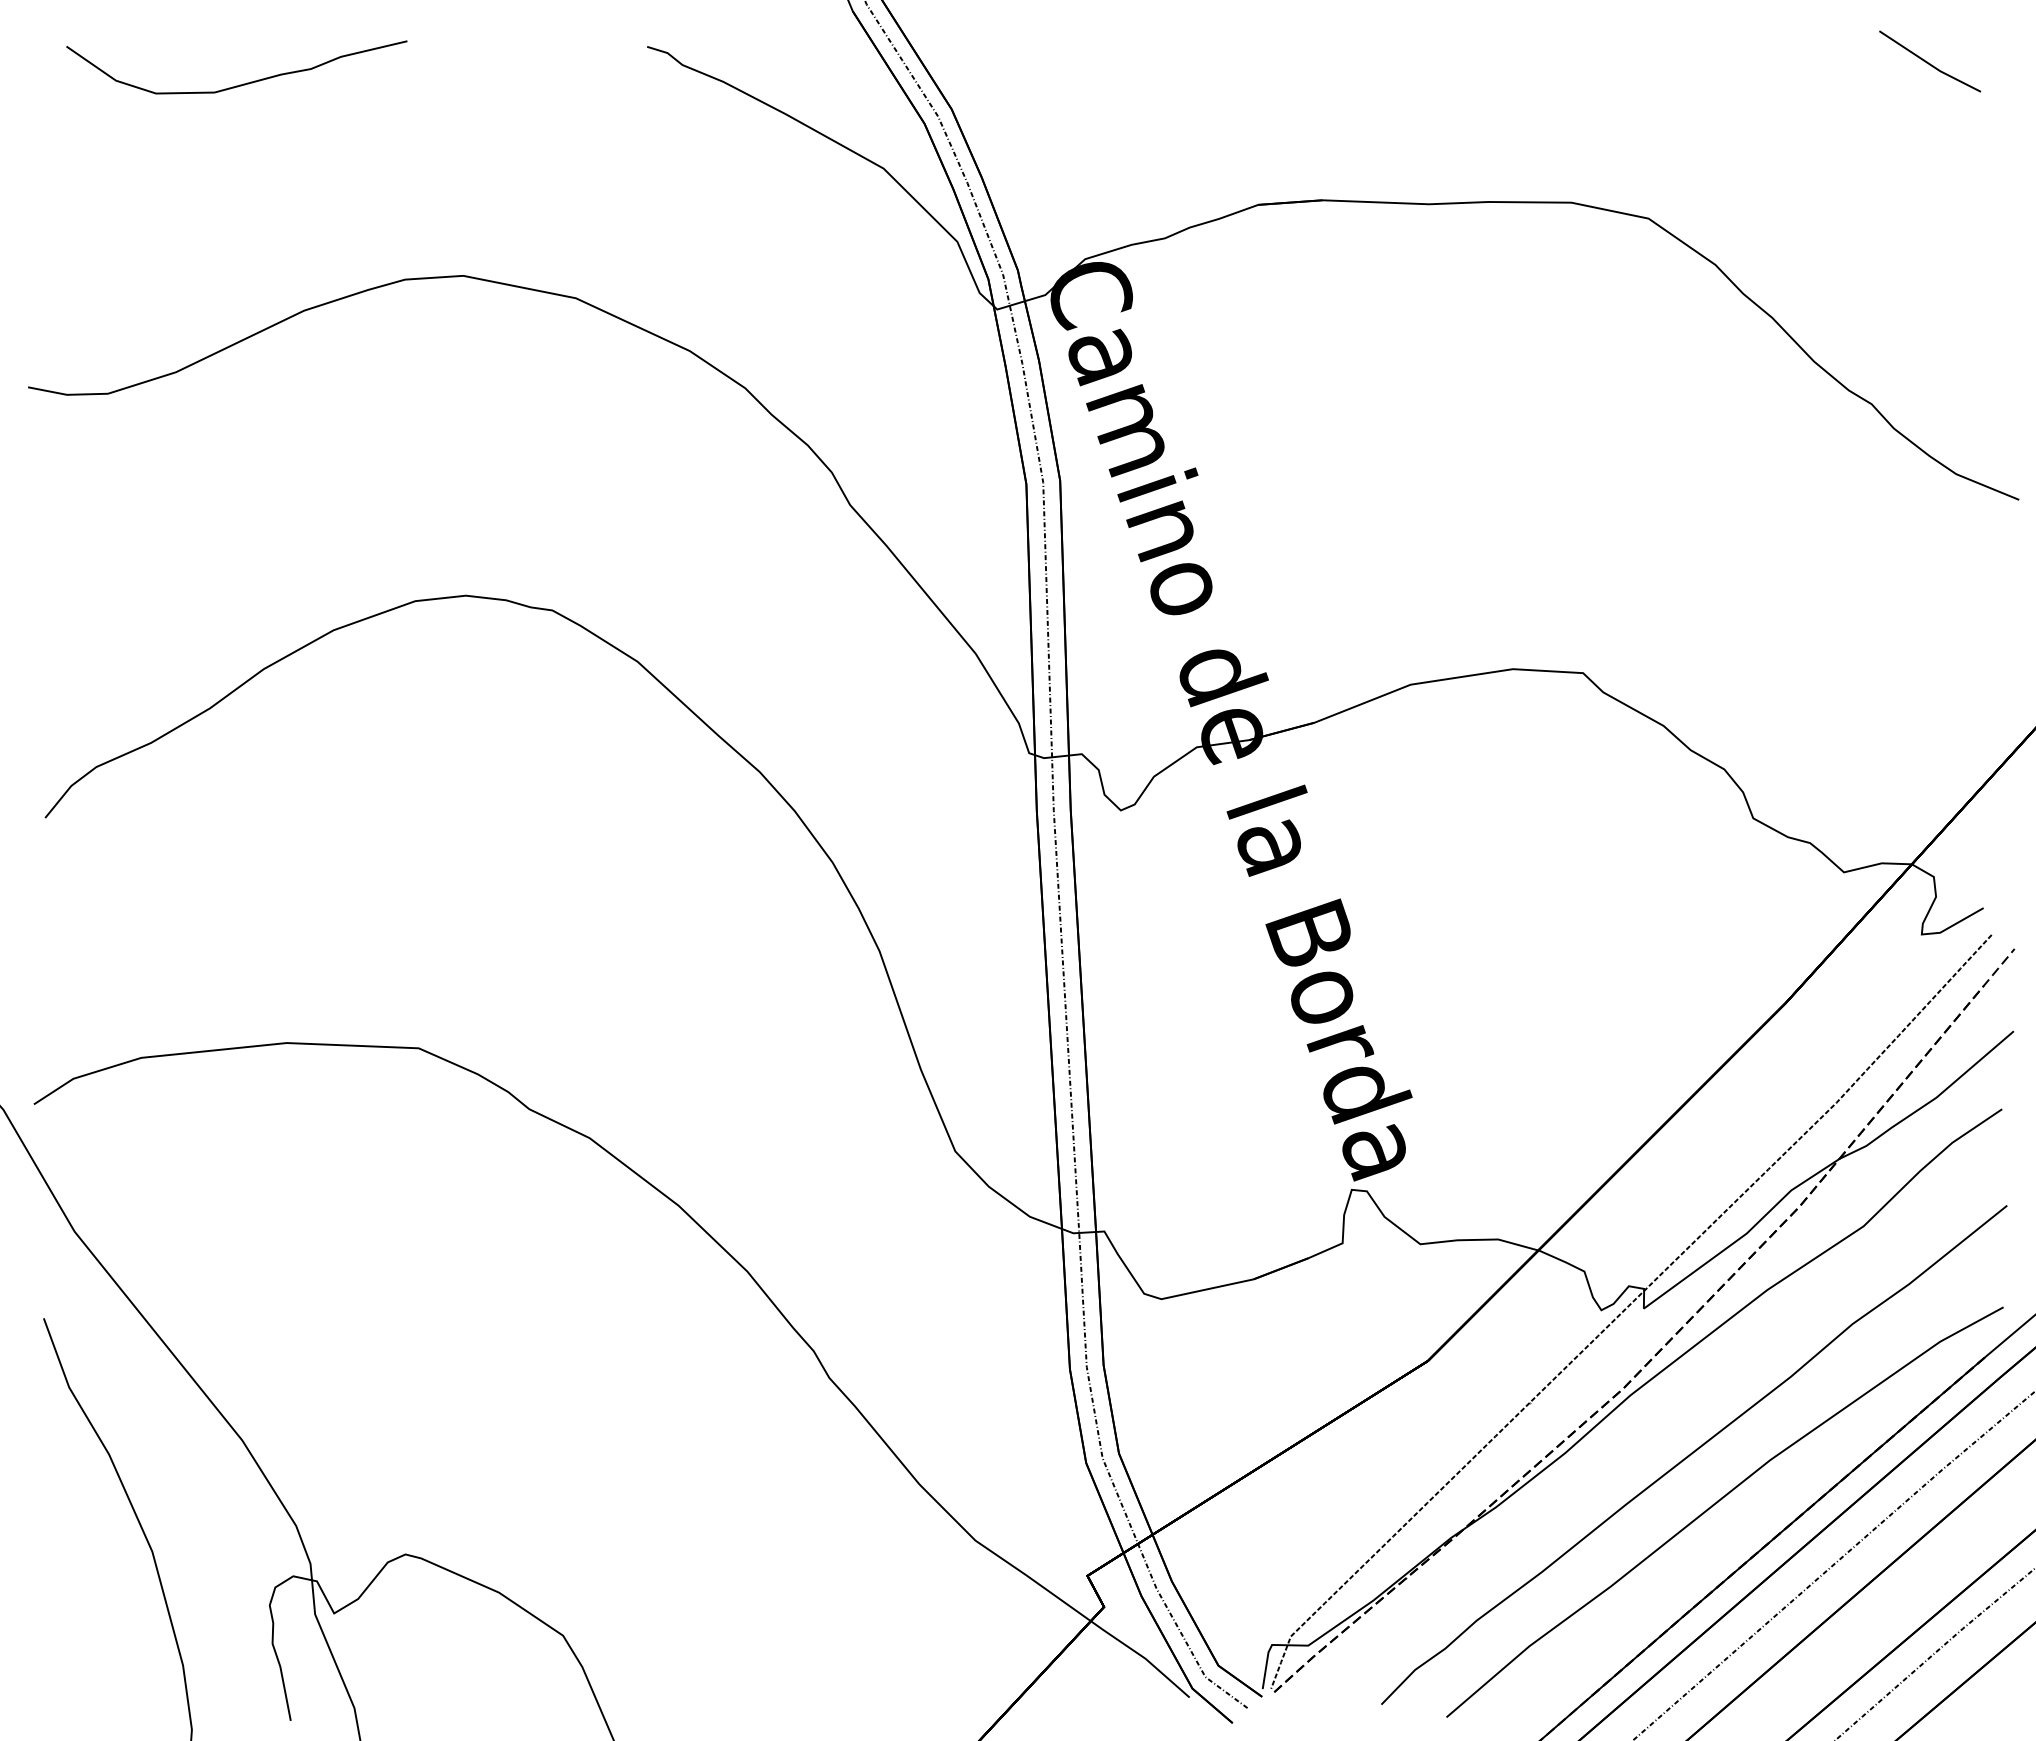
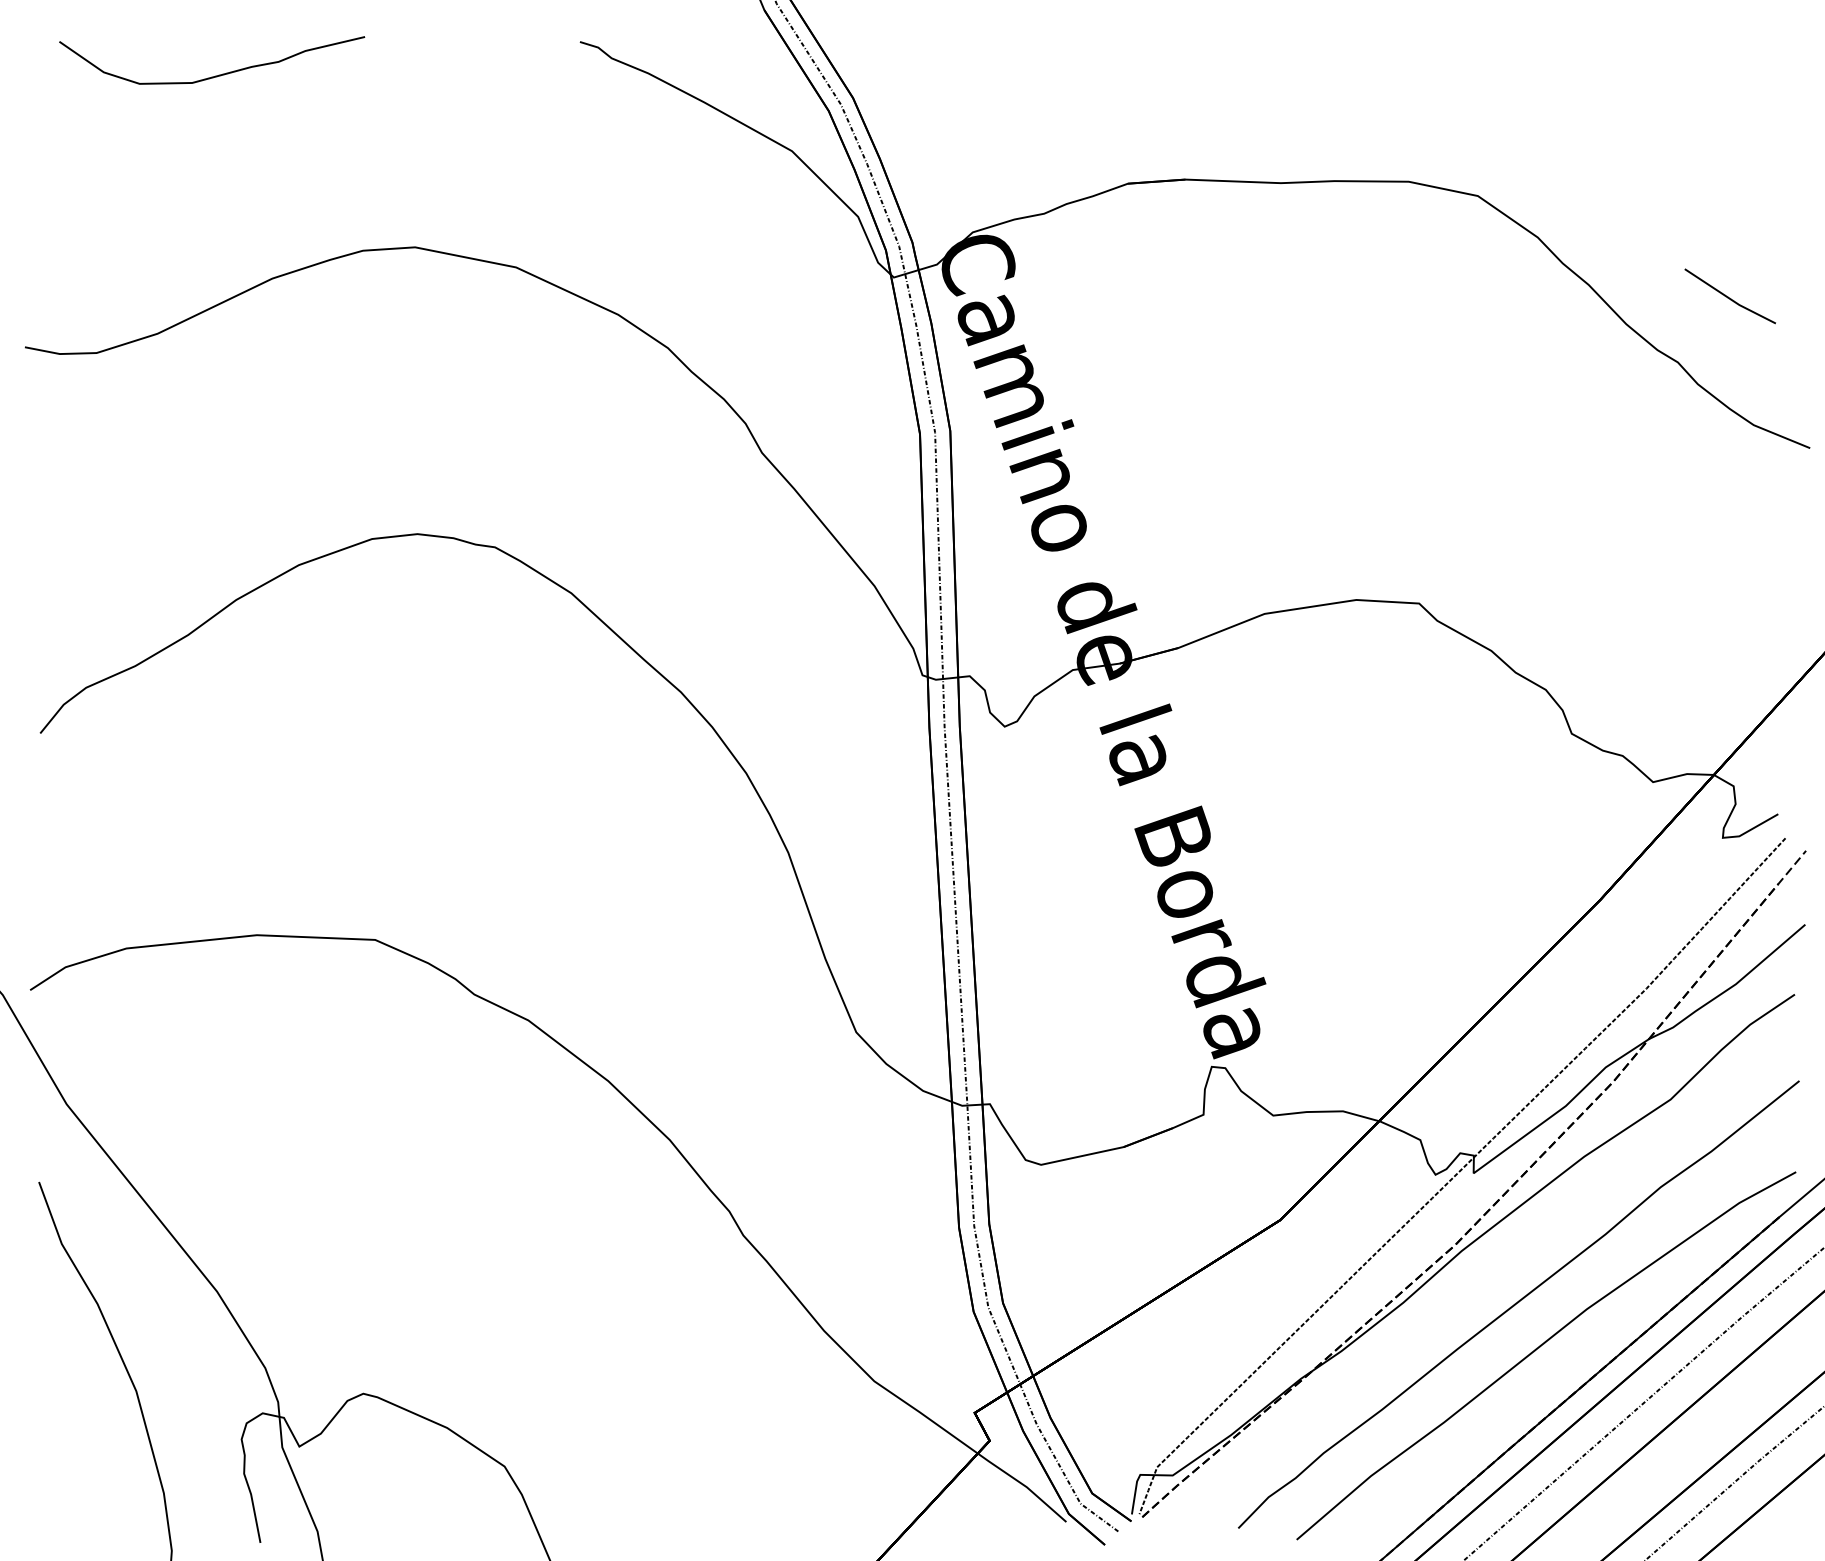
part: (1930, 61) -> (1730, 296), moved

